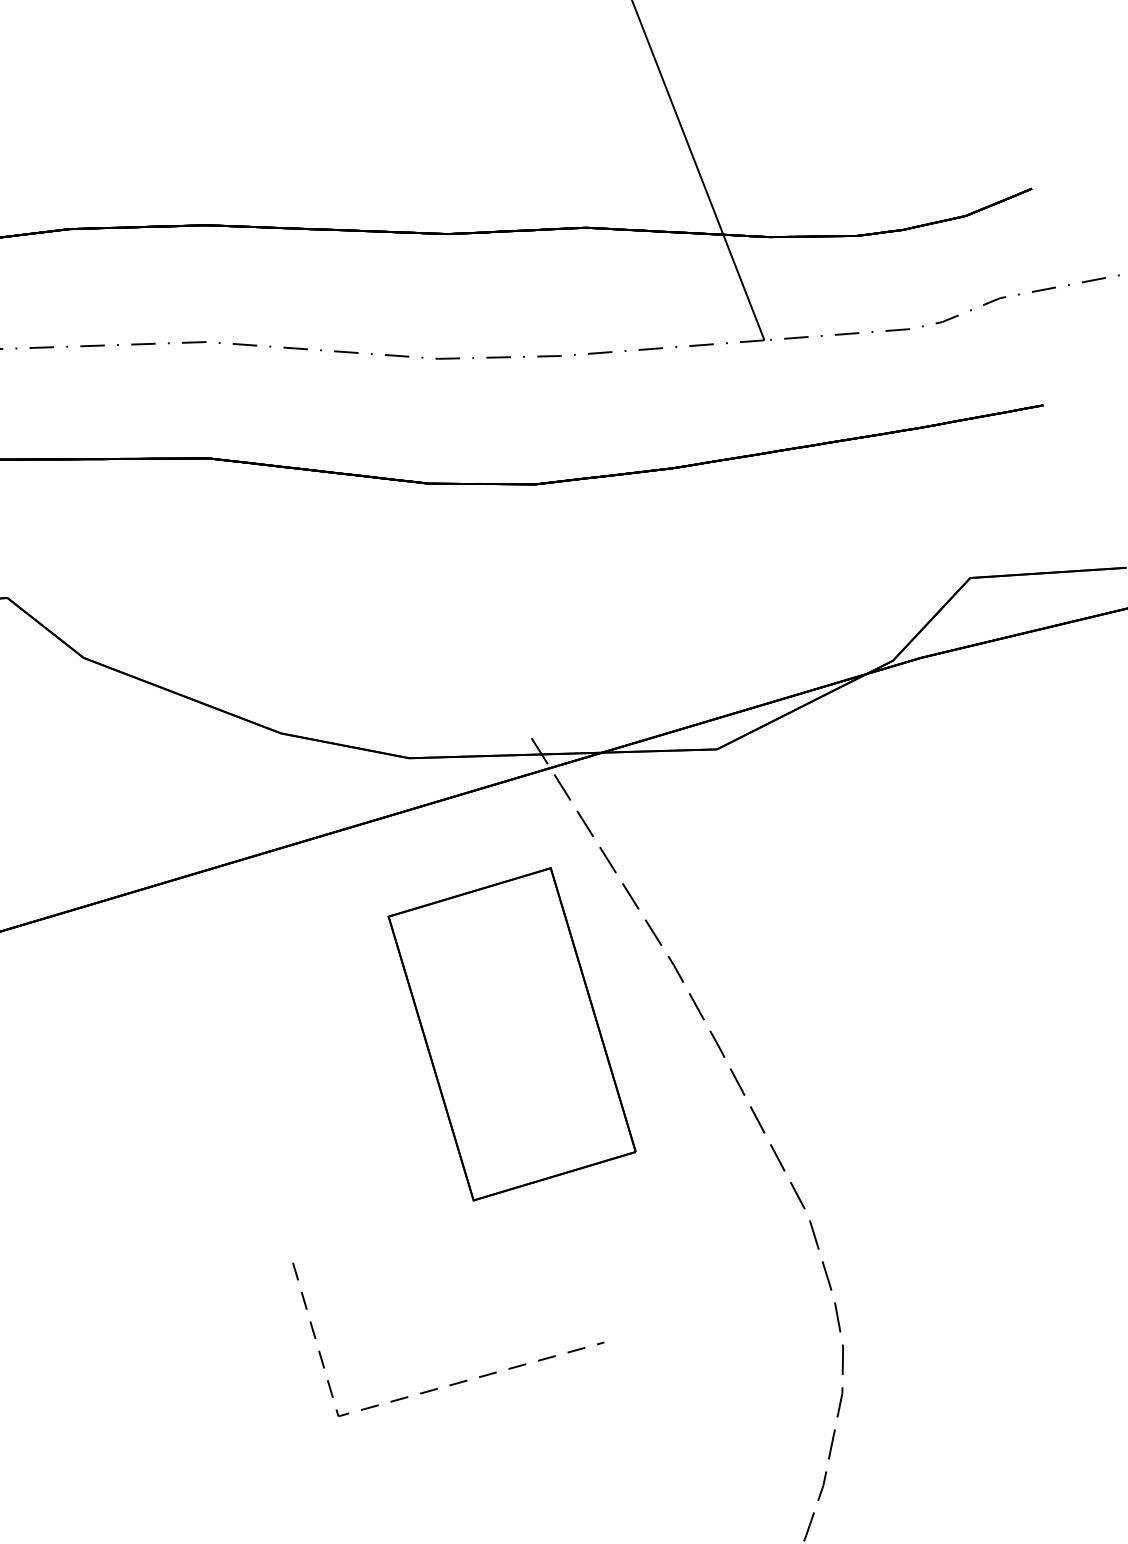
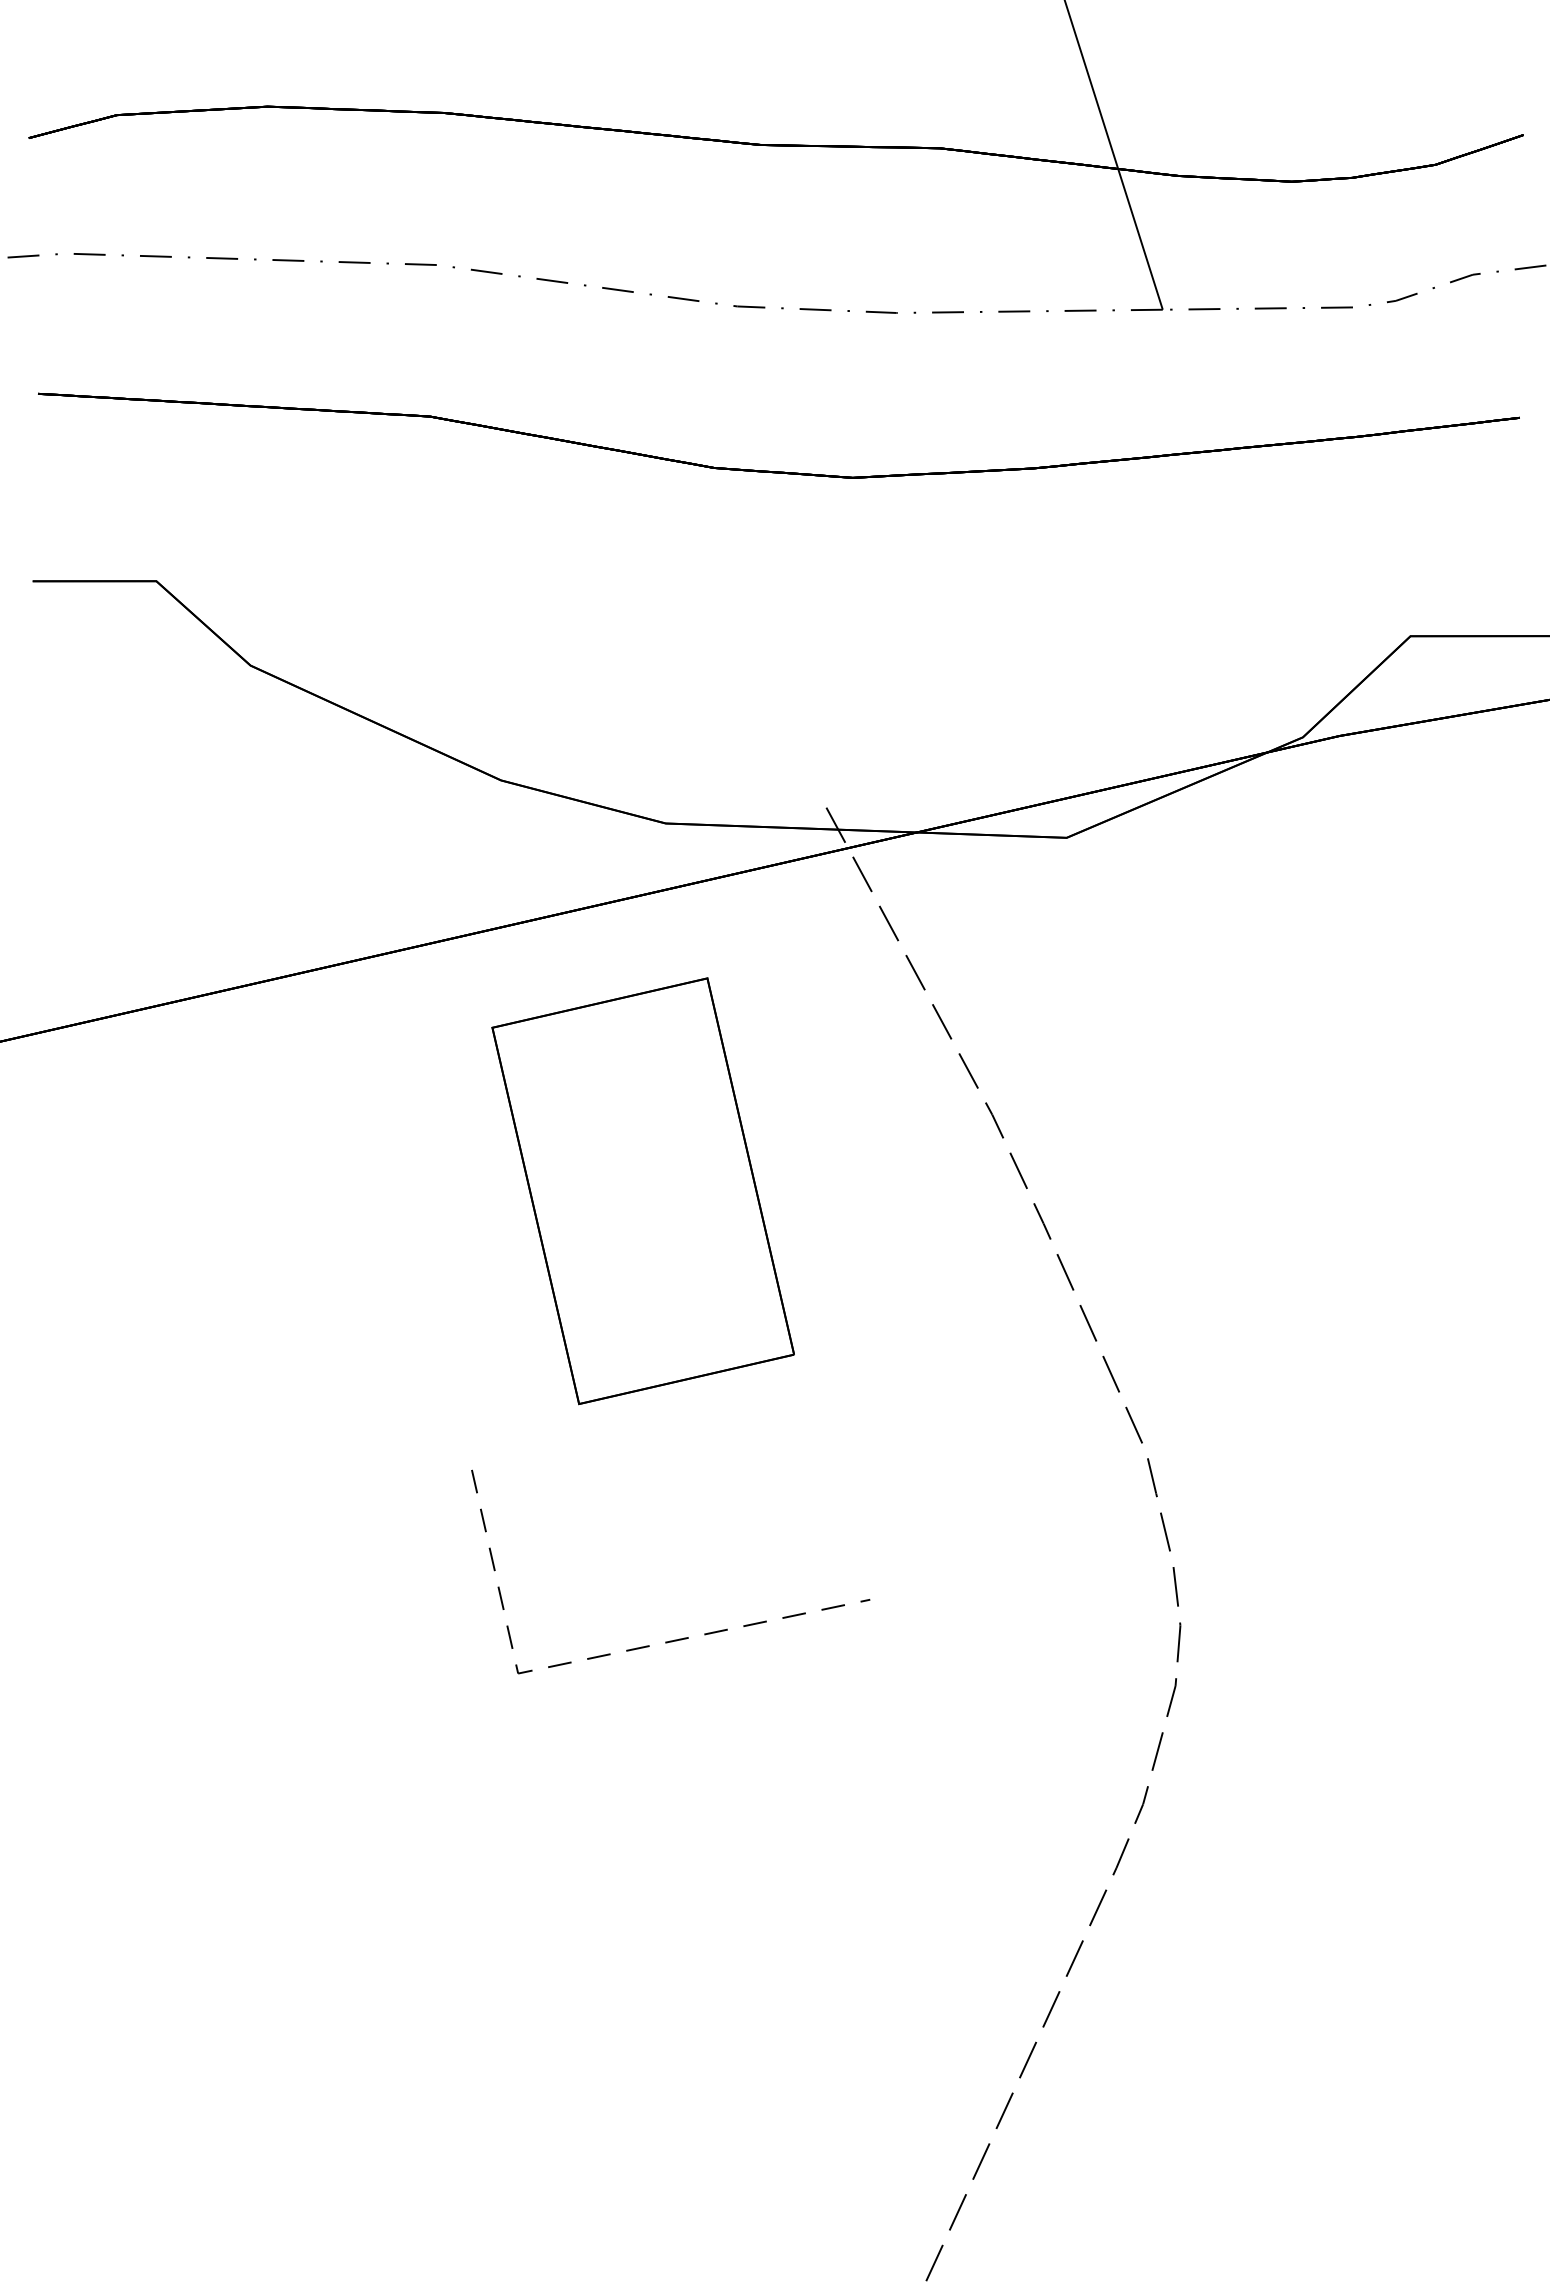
part: (511, 1034) -> (642, 1191), moved

